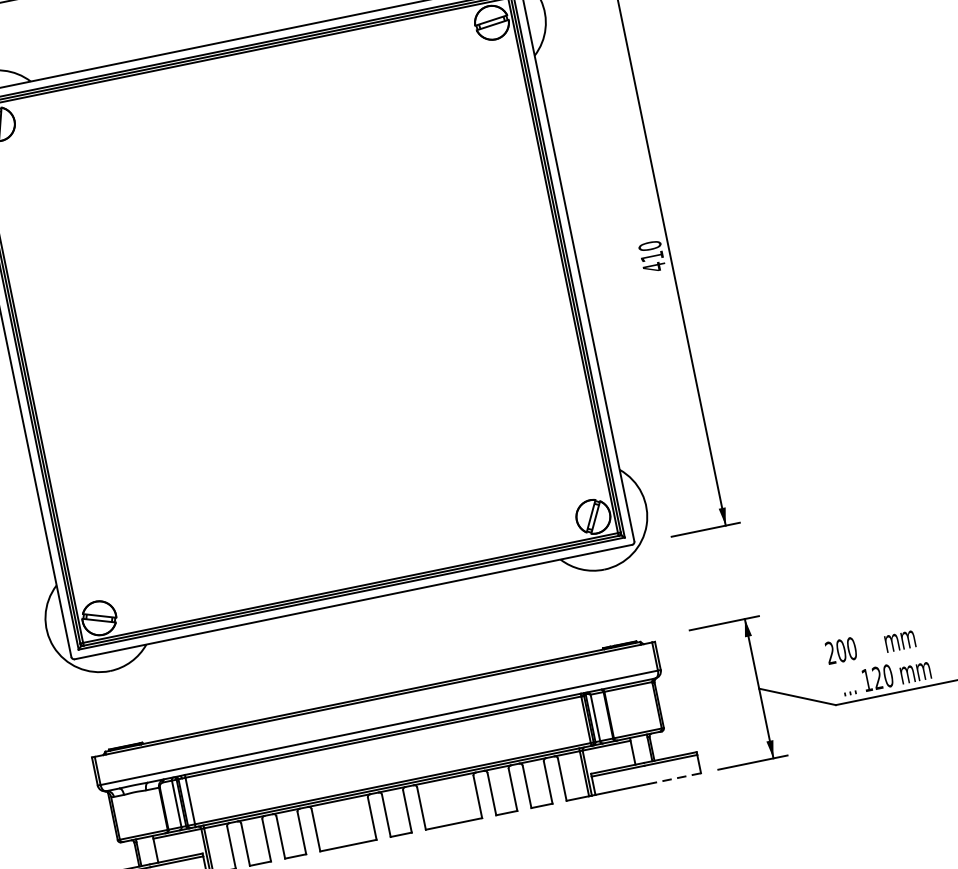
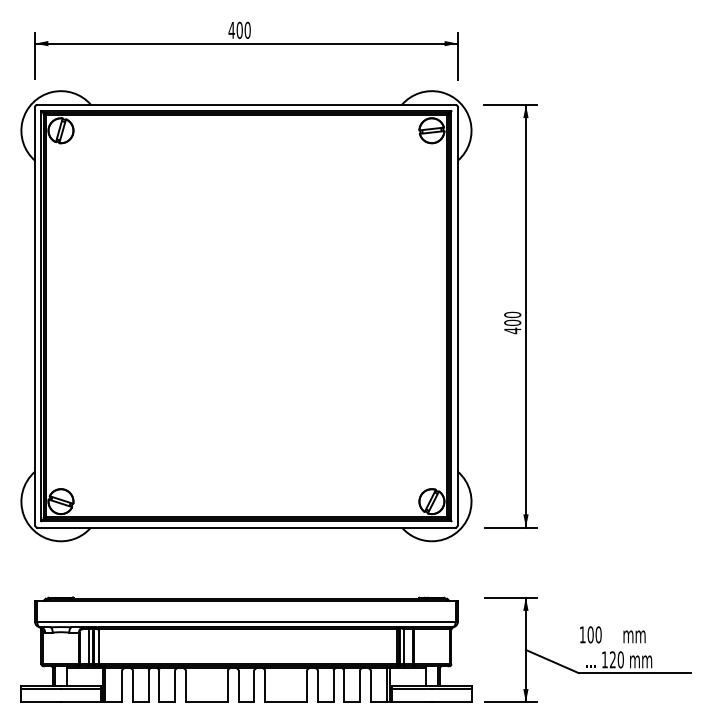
text: (651, 256) -> (512, 322), 410 -> 400
text: (830, 652) -> (582, 634), 200 -> 100
line: (674, 779) -> (451, 702), dashed -> solid

